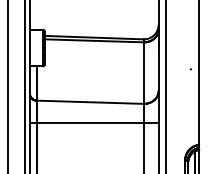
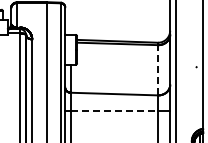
line: (144, 72) -> (158, 69), solid -> dashed
line: (90, 123) -> (114, 111), solid -> dashed

